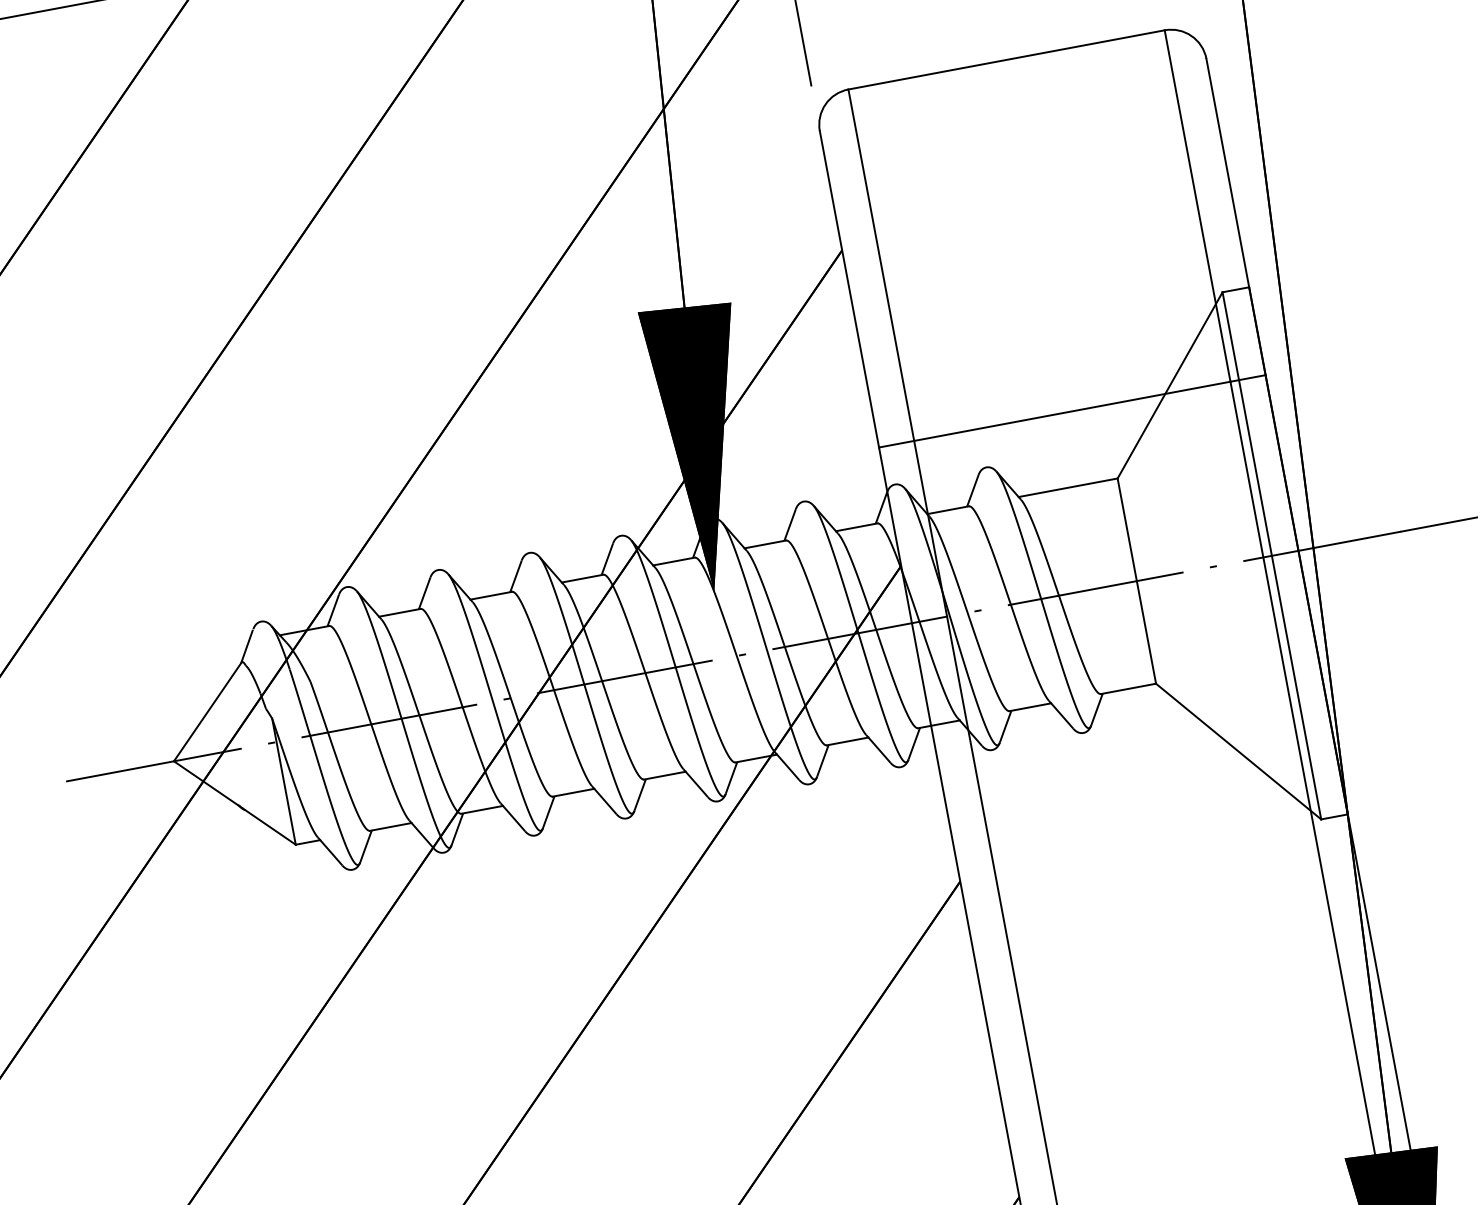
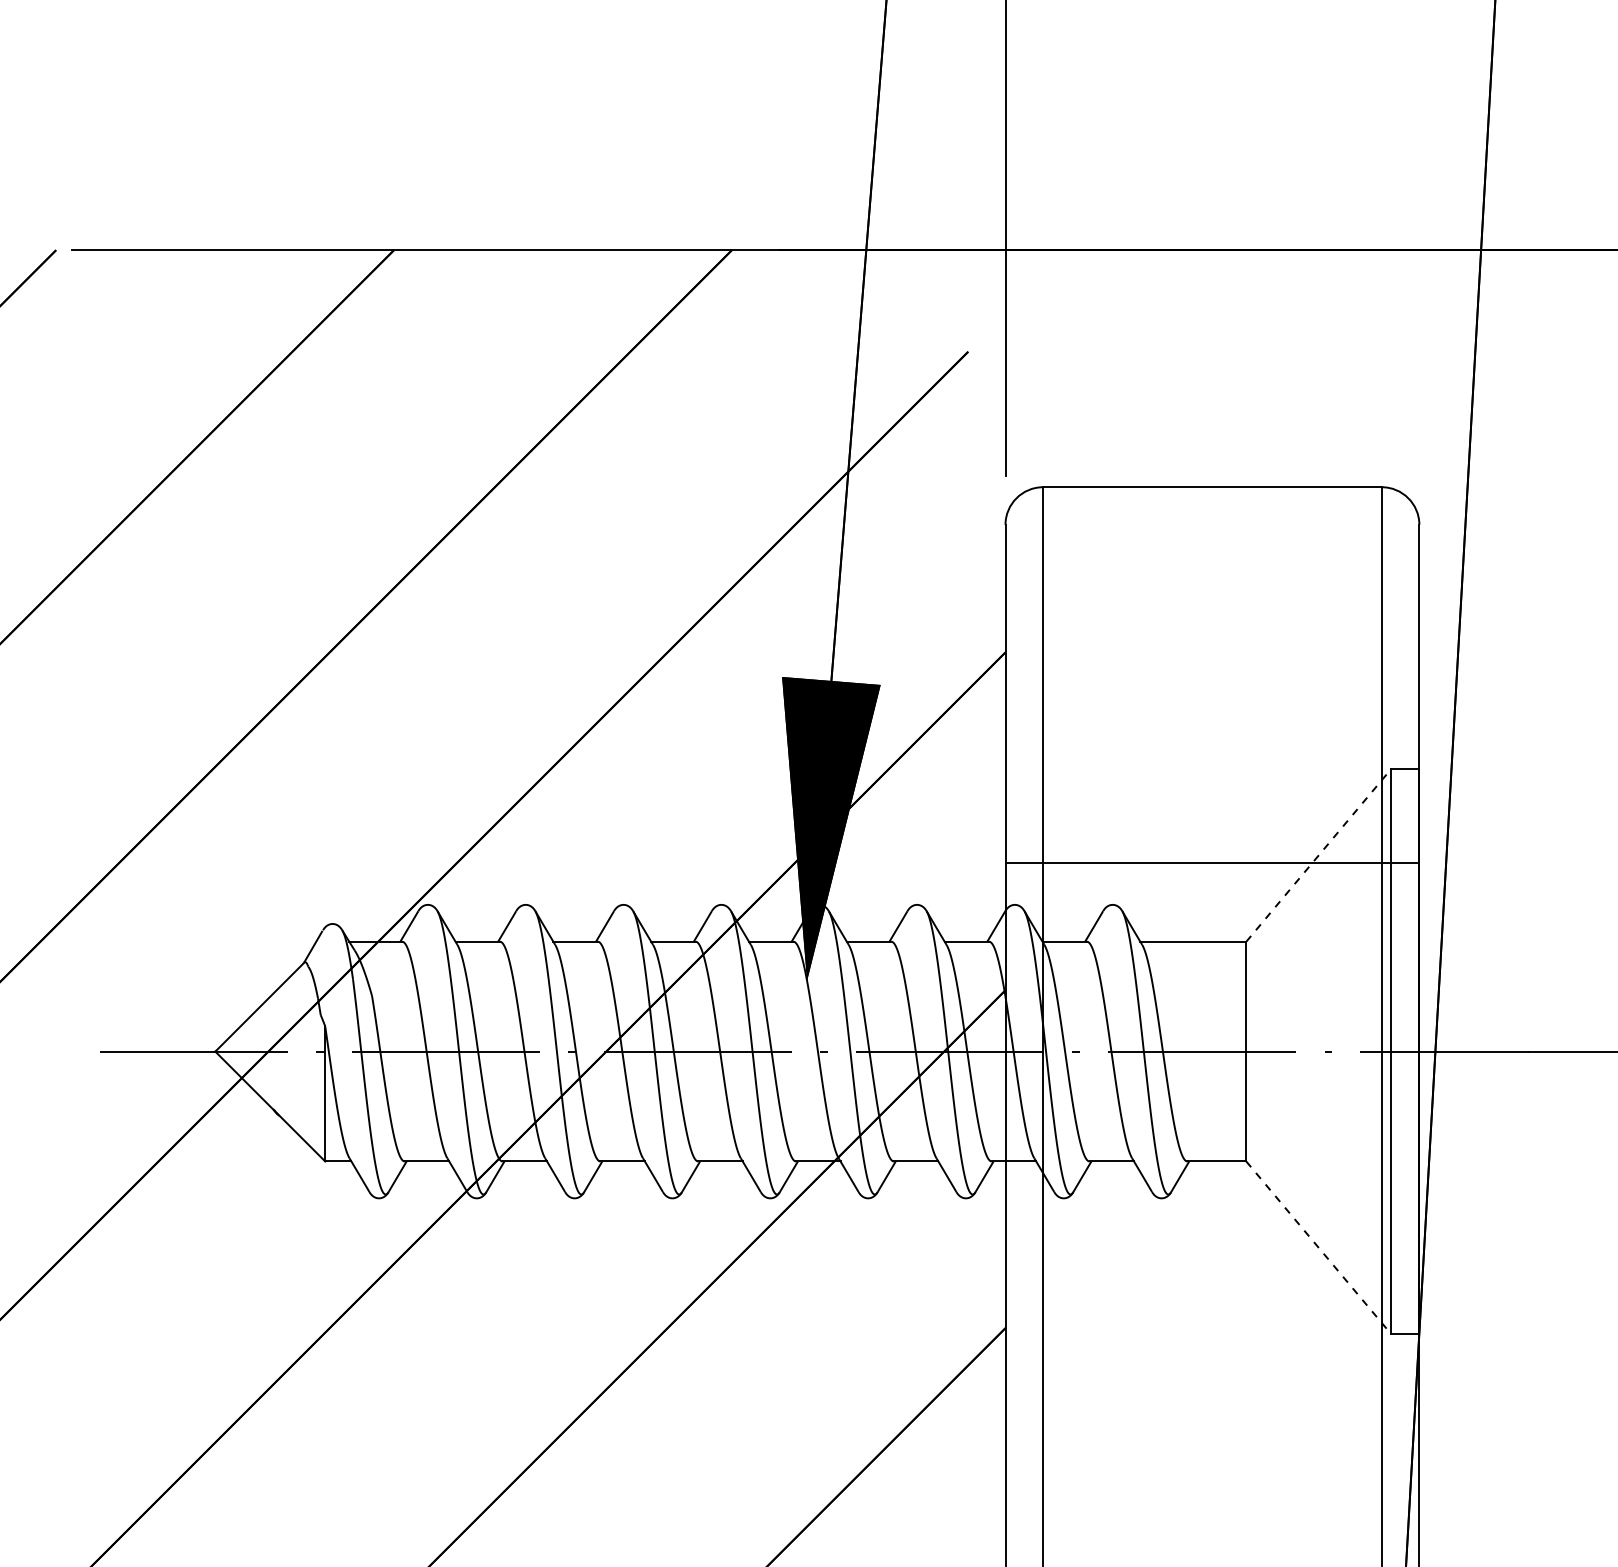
line: (1170, 385) -> (1318, 855), solid -> dashed
line: (1238, 752) -> (1318, 1248), solid -> dashed

